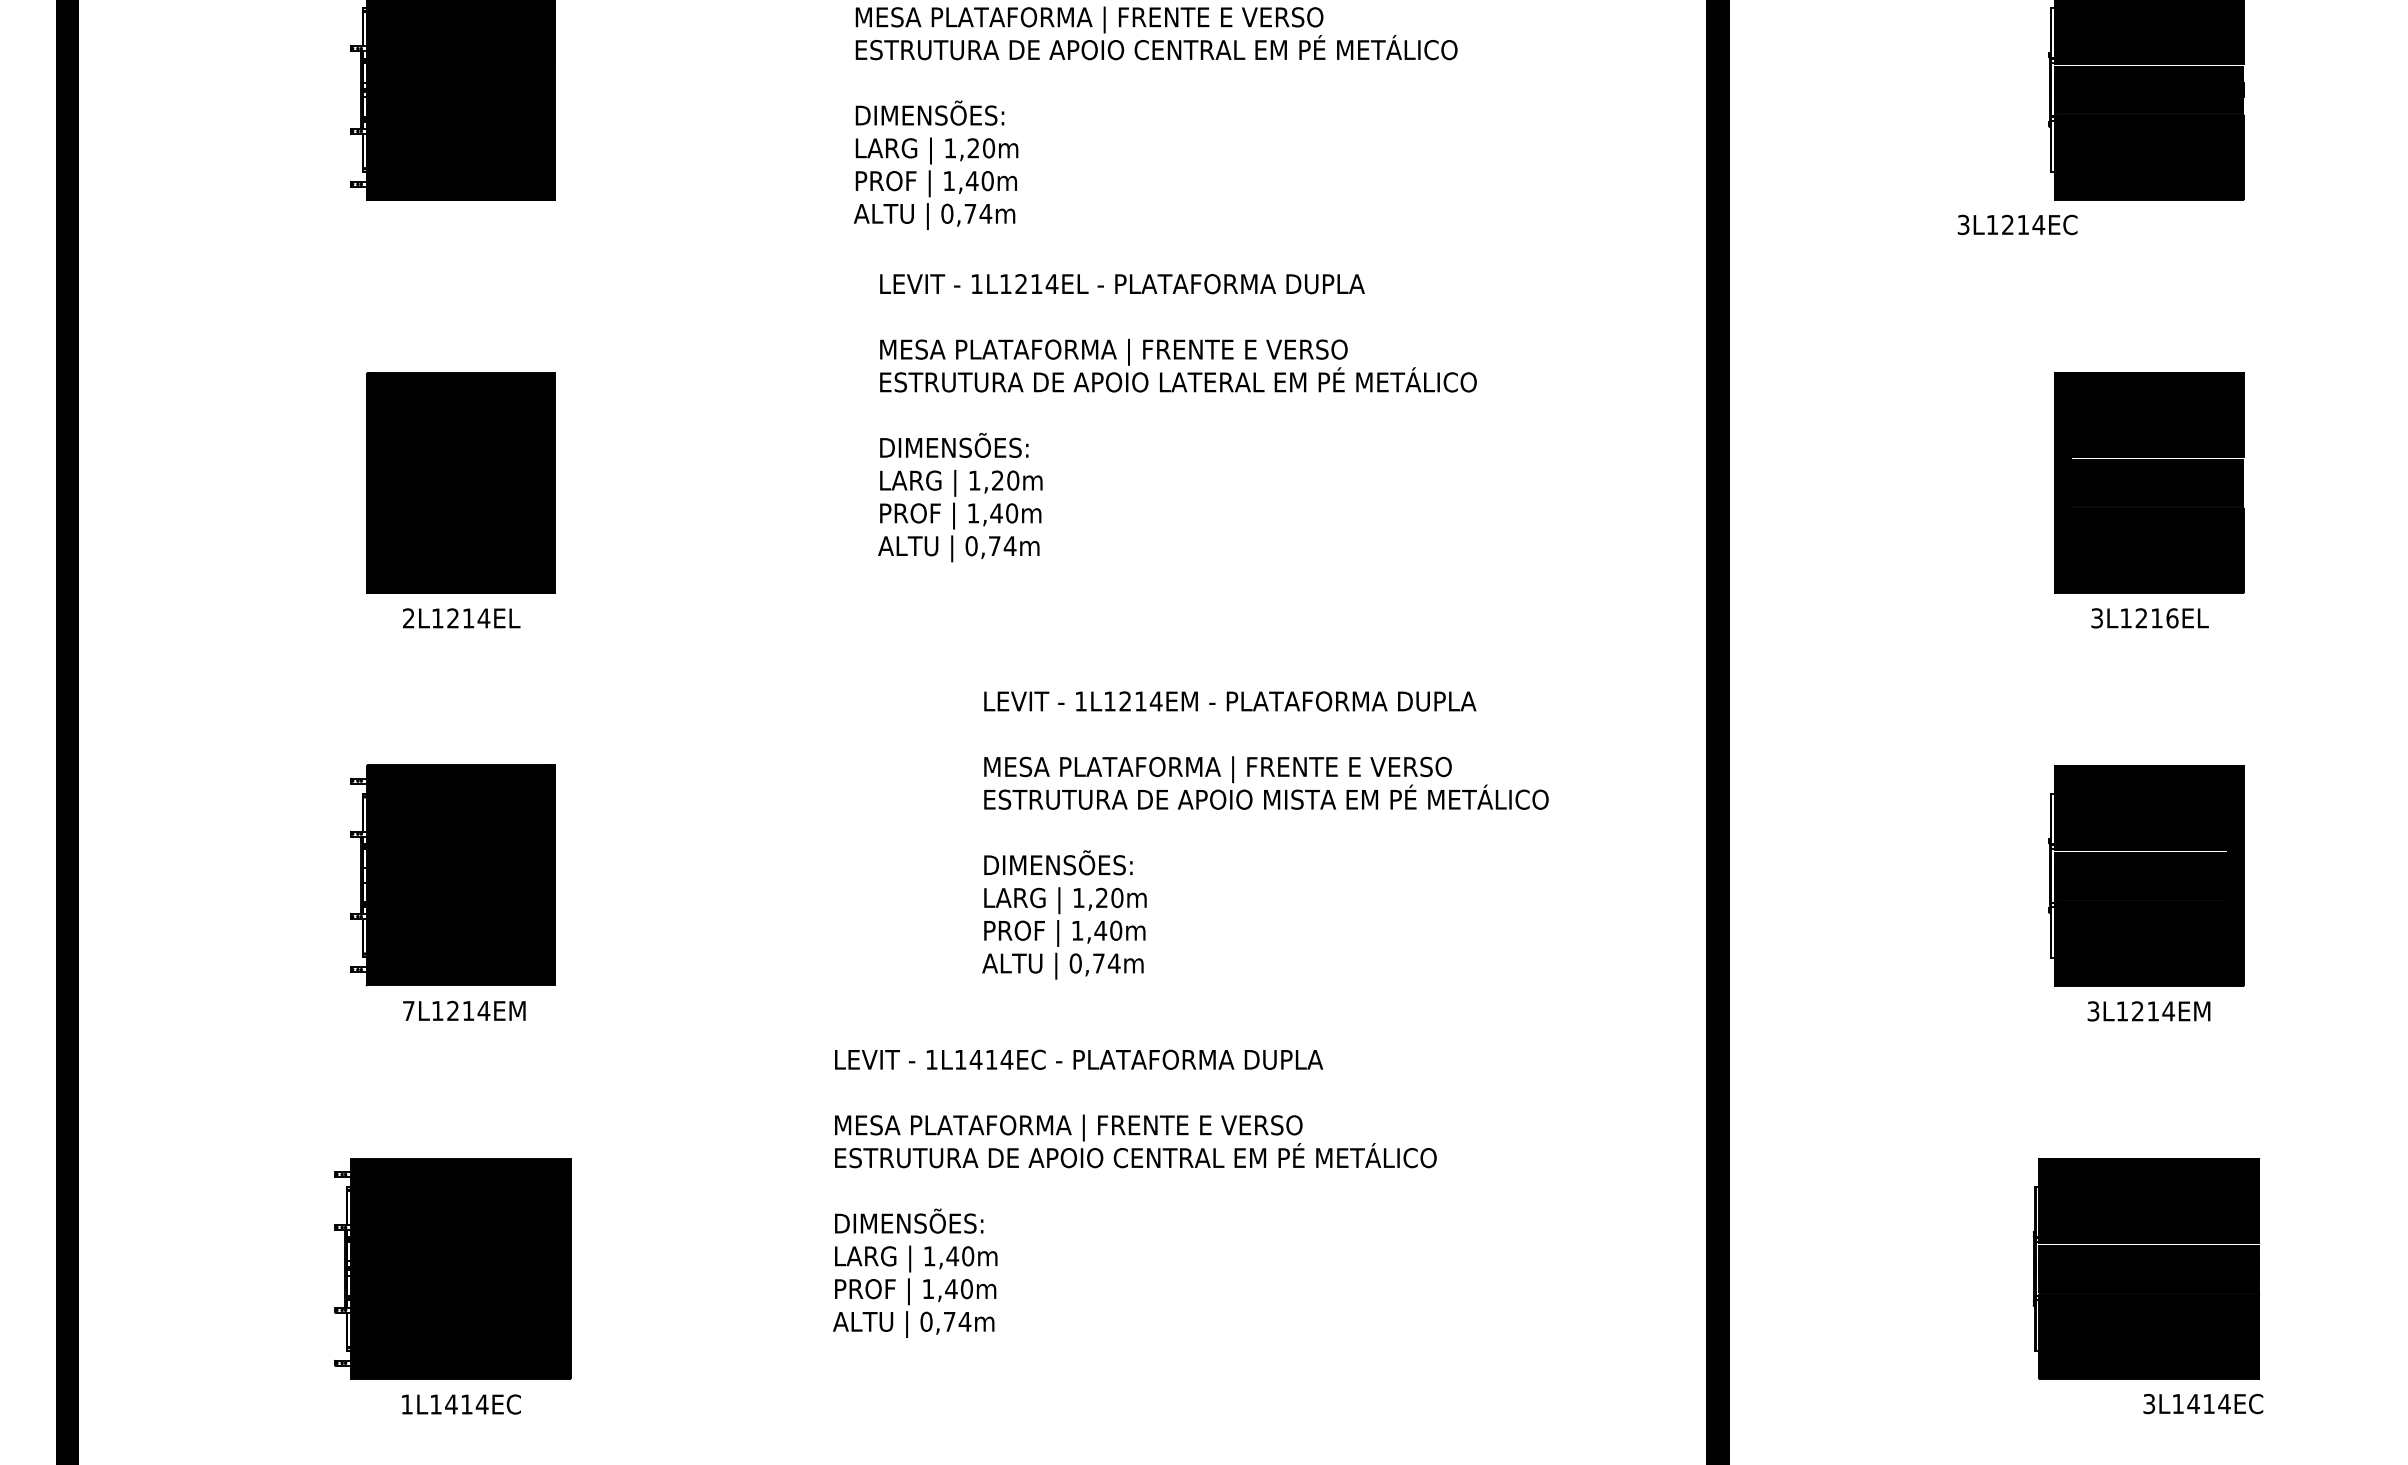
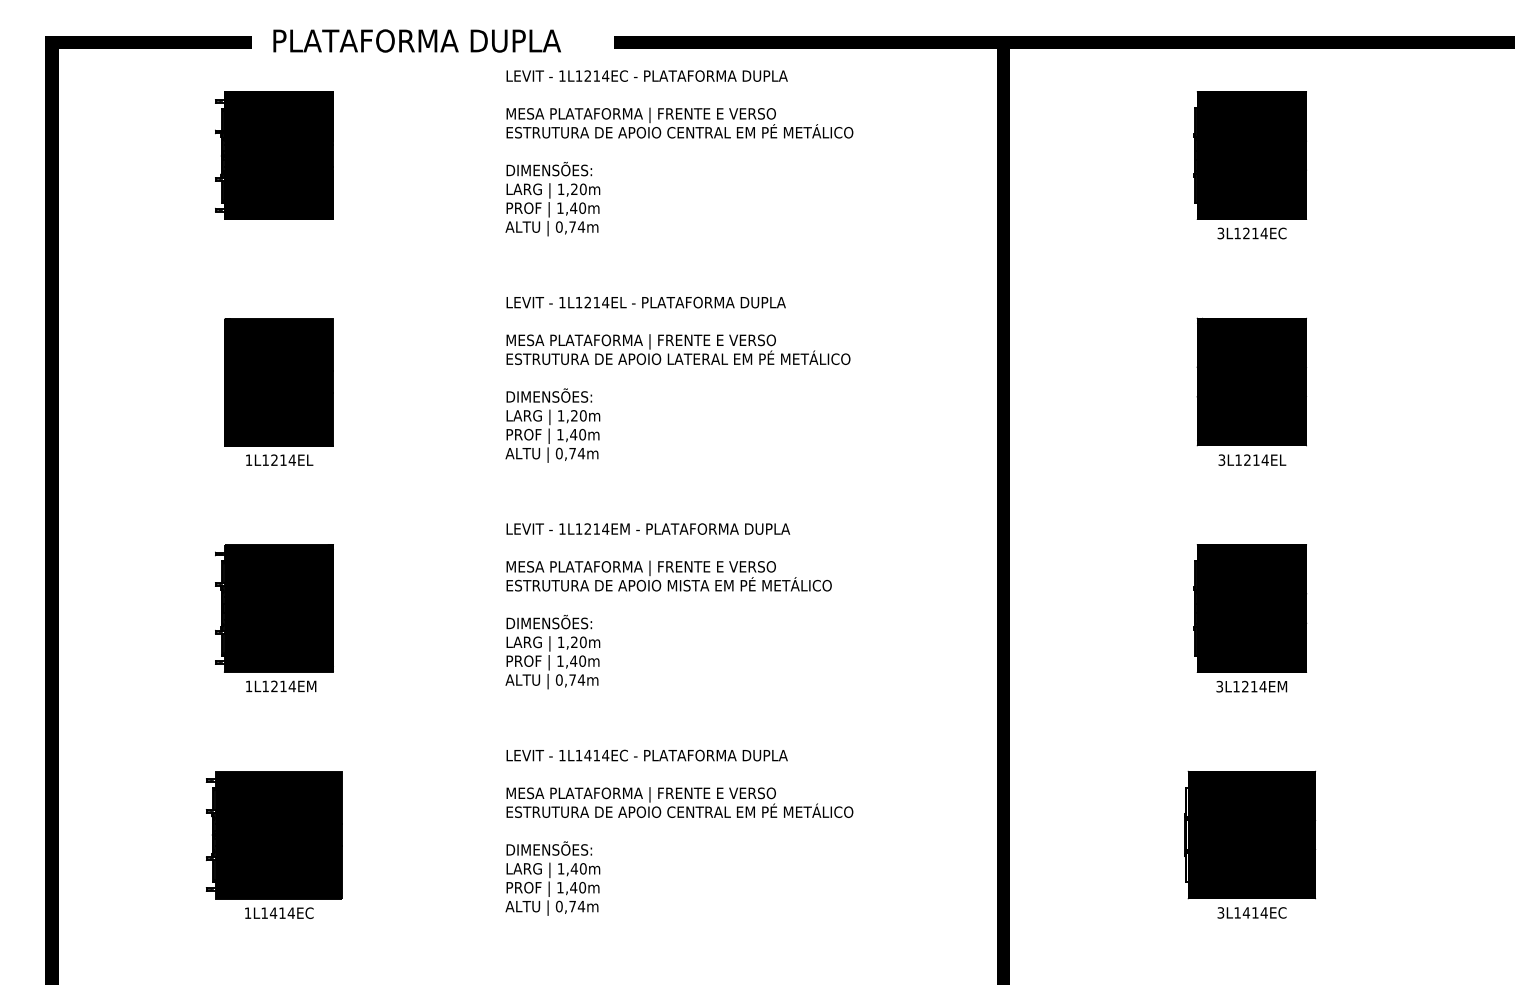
text: (2016, 224) -> (1251, 233), moved
text: (1176, 417) -> (677, 379), moved
text: (407, 617) -> (248, 459), 2L1214EL -> 1L1214EL
text: (2171, 617) -> (1264, 459), 3L1216EL -> 3L1214EL
text: (1265, 835) -> (668, 606), moved
text: (407, 1011) -> (248, 686), 7L1214EM -> 1L1214EM
text: (1135, 1193) -> (679, 832), moved
text: (2202, 1403) -> (1251, 912), moved

